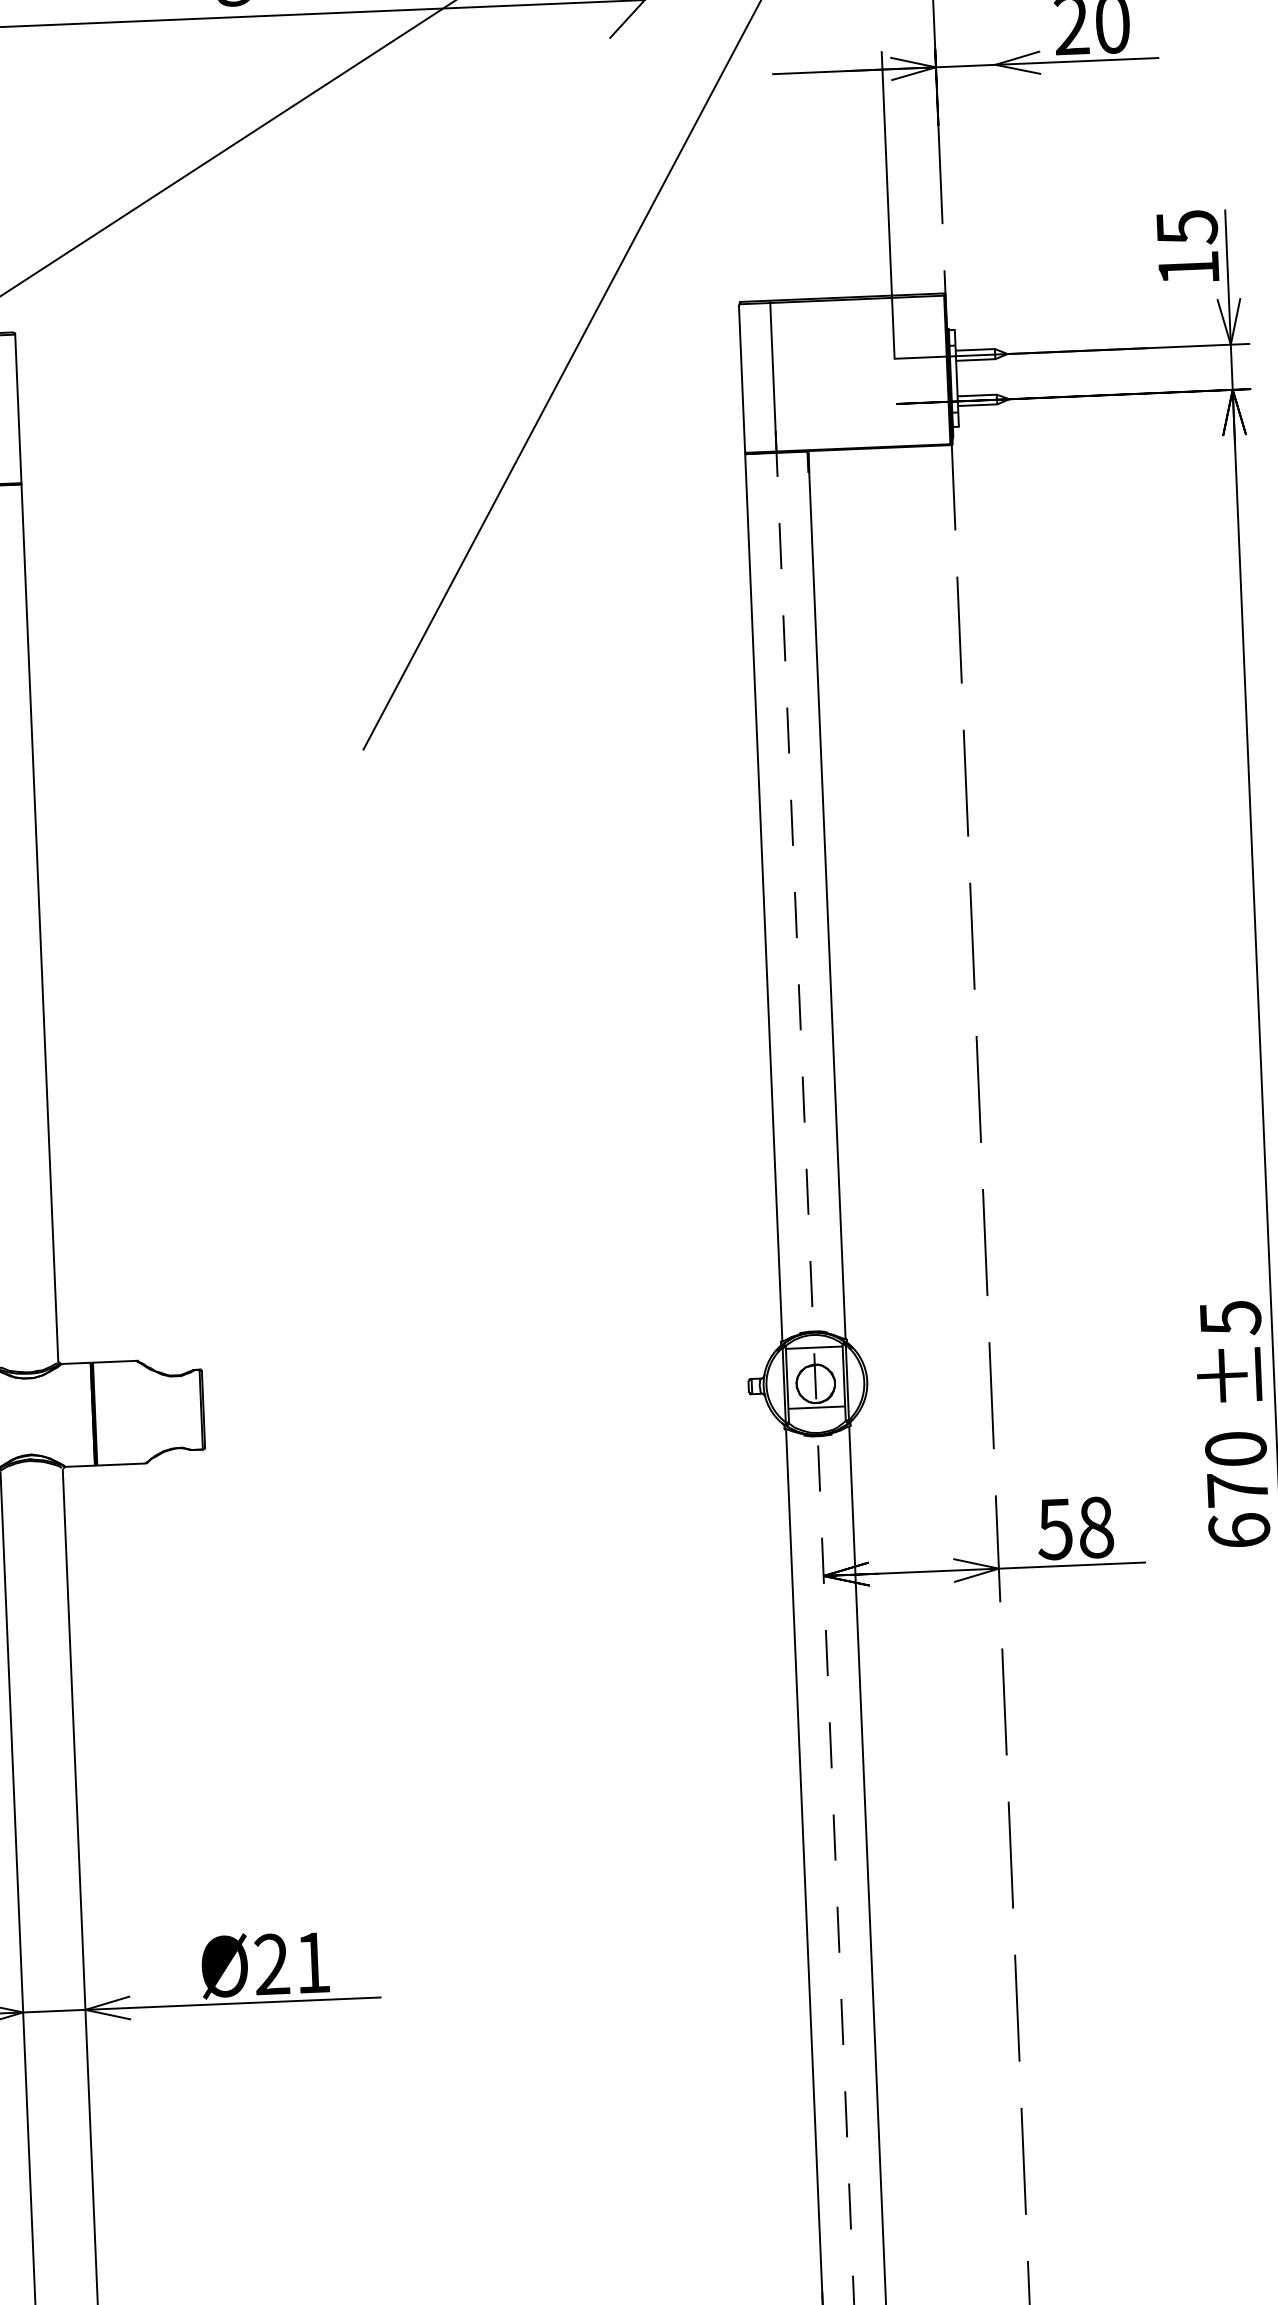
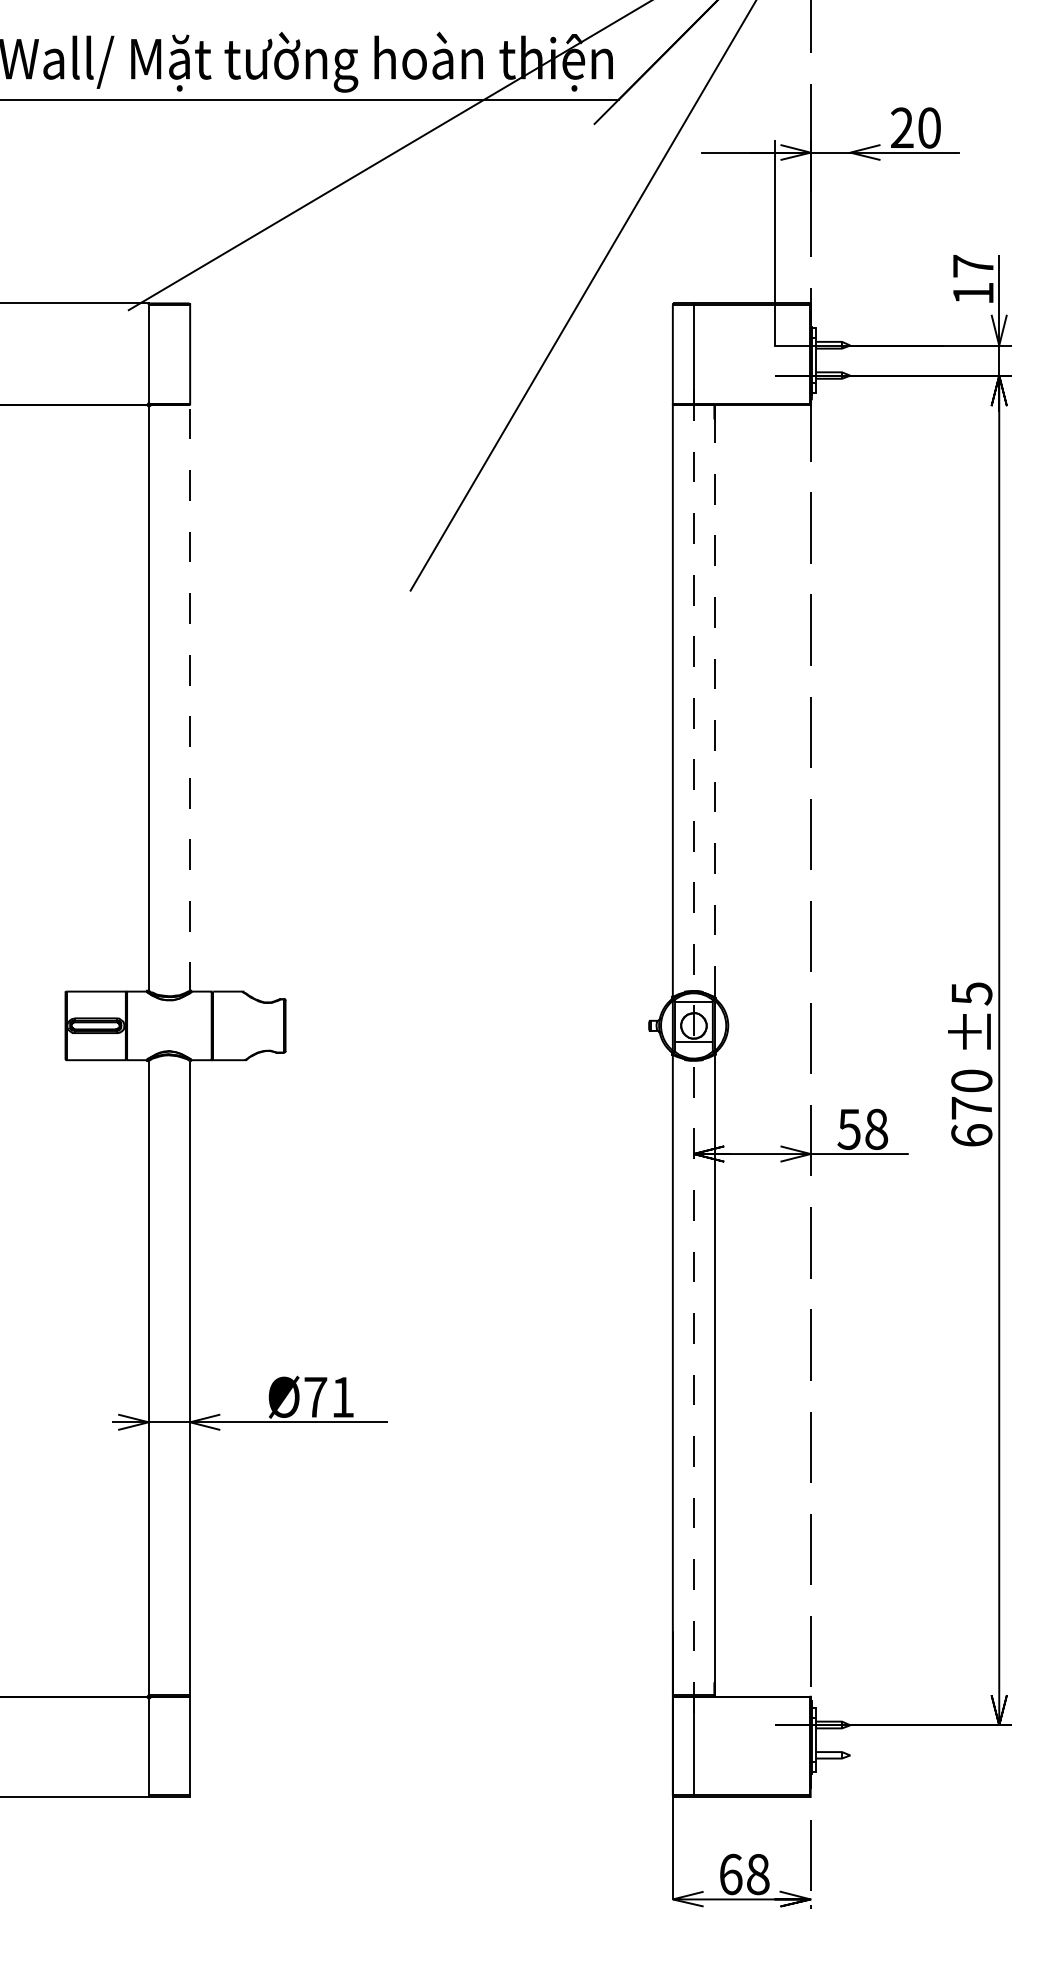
text: (1187, 227) -> (973, 266), 15 -> 17
line: (826, 905) -> (714, 707), solid -> dashed
line: (40, 924) -> (190, 698), solid -> dashed
text: (271, 1963) -> (315, 1396), Ø21 -> Ø71

